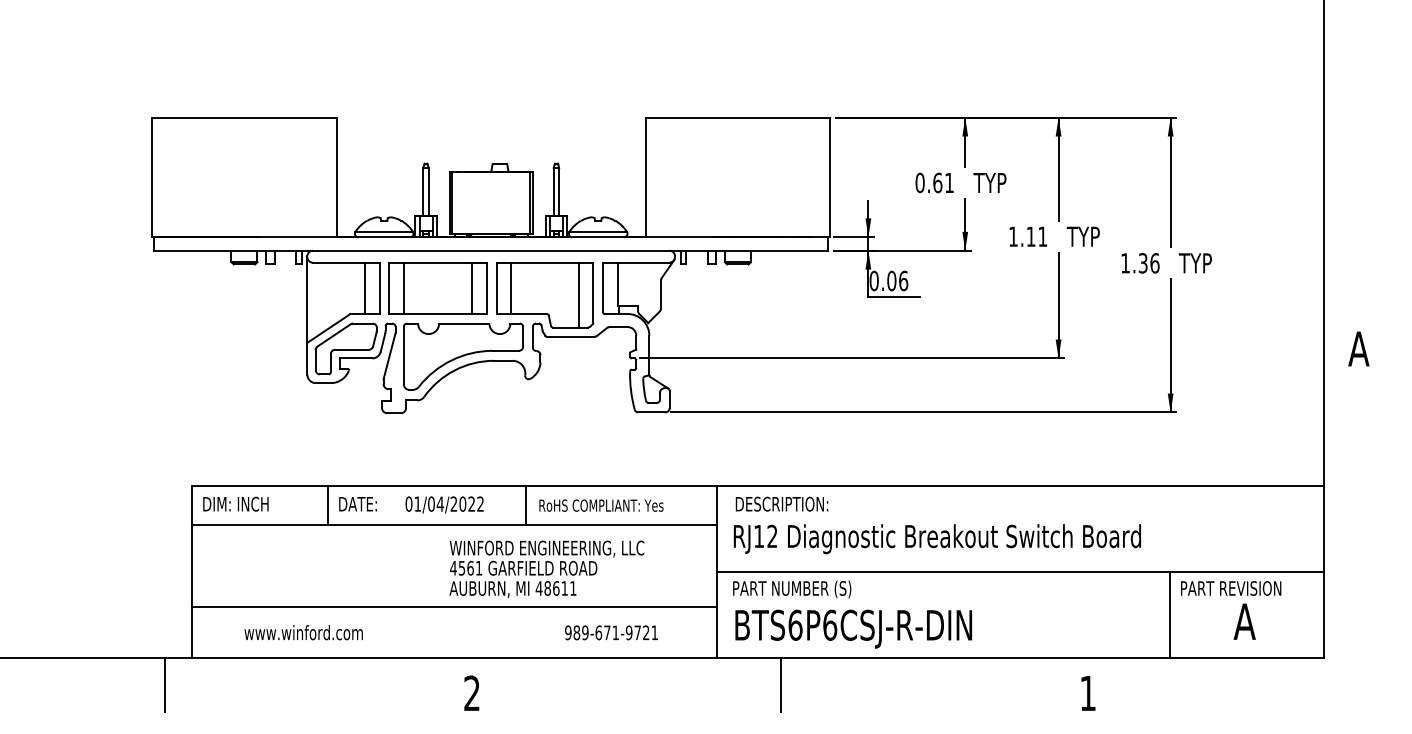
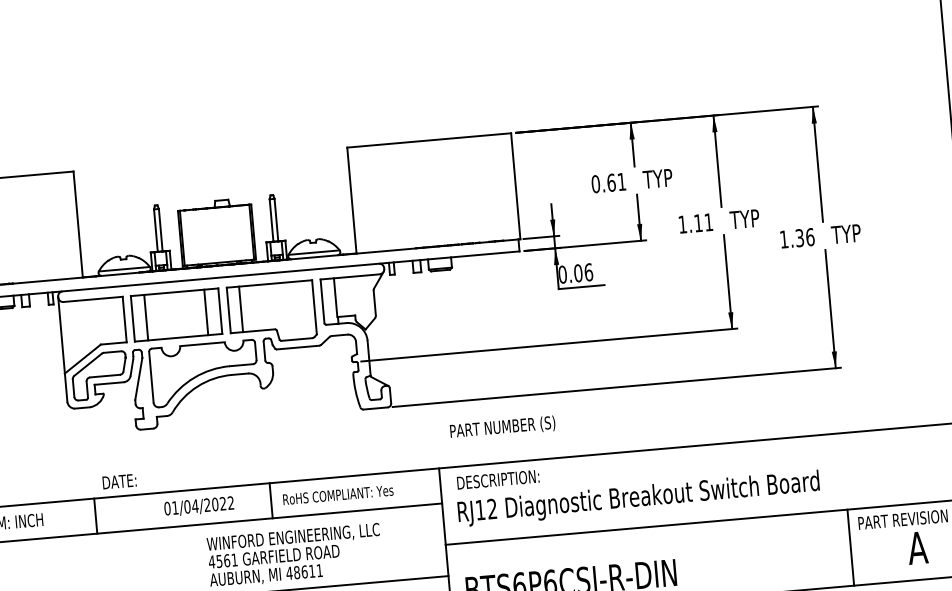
line: (364, 288) -> (111, 320), removed
line: (578, 294) -> (301, 309), removed
text: (357, 504) -> (119, 481), moved
text: (792, 589) -> (503, 427), moved

